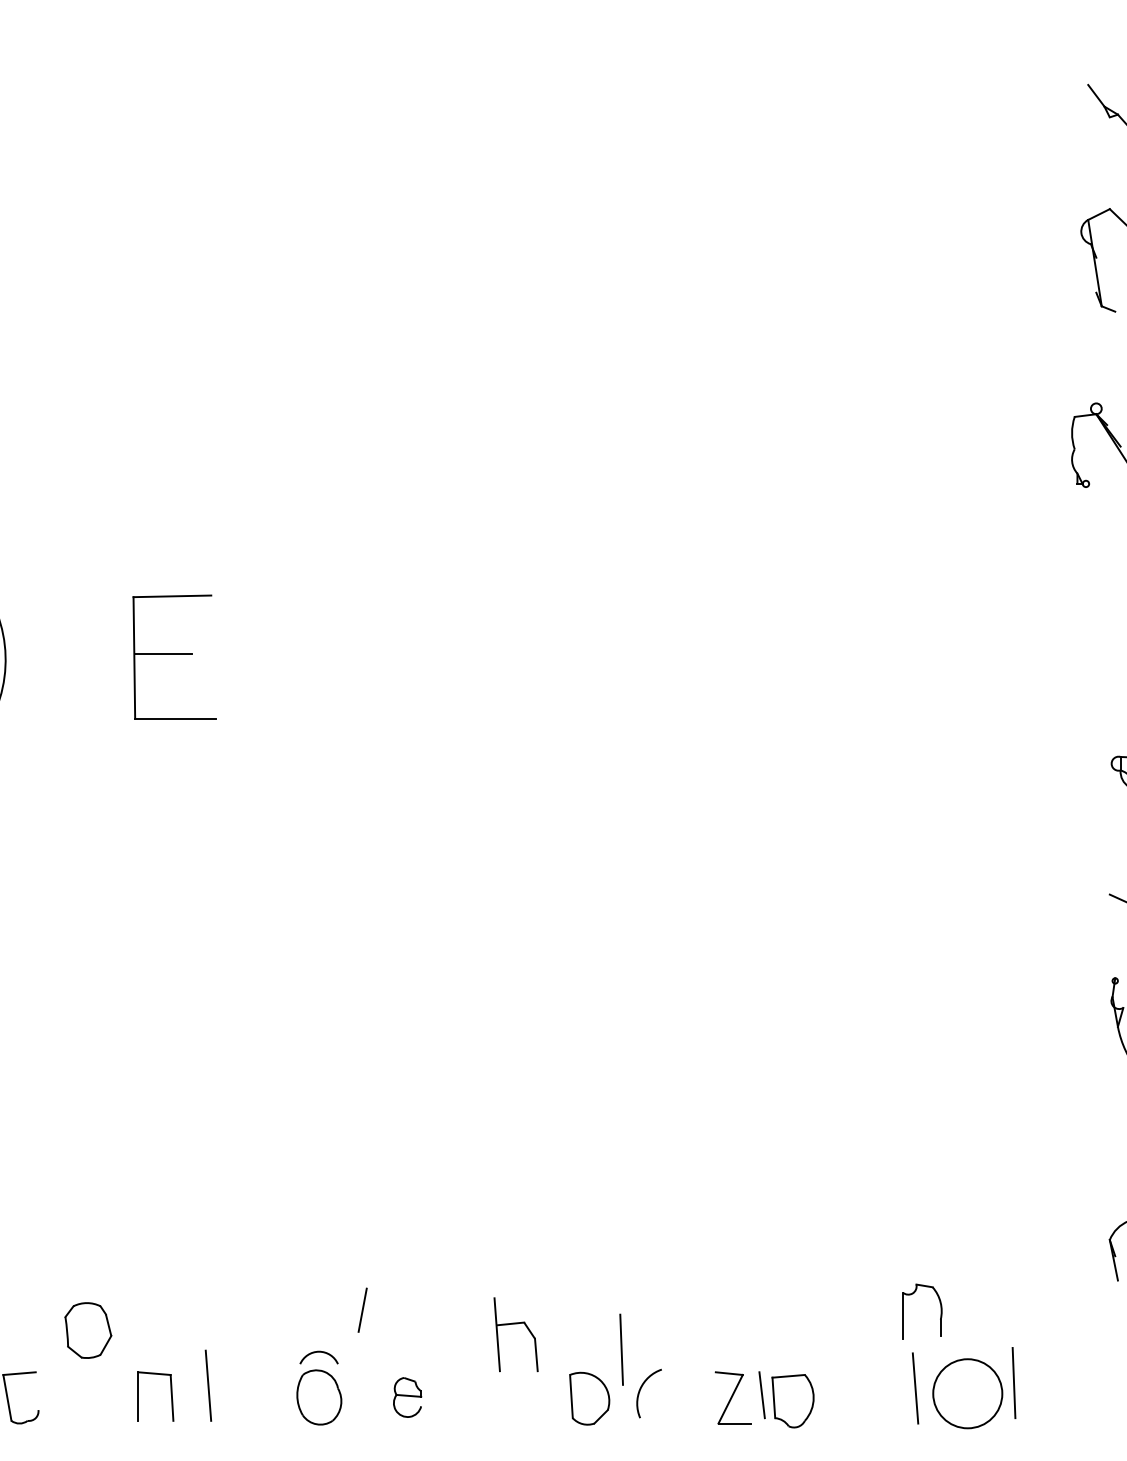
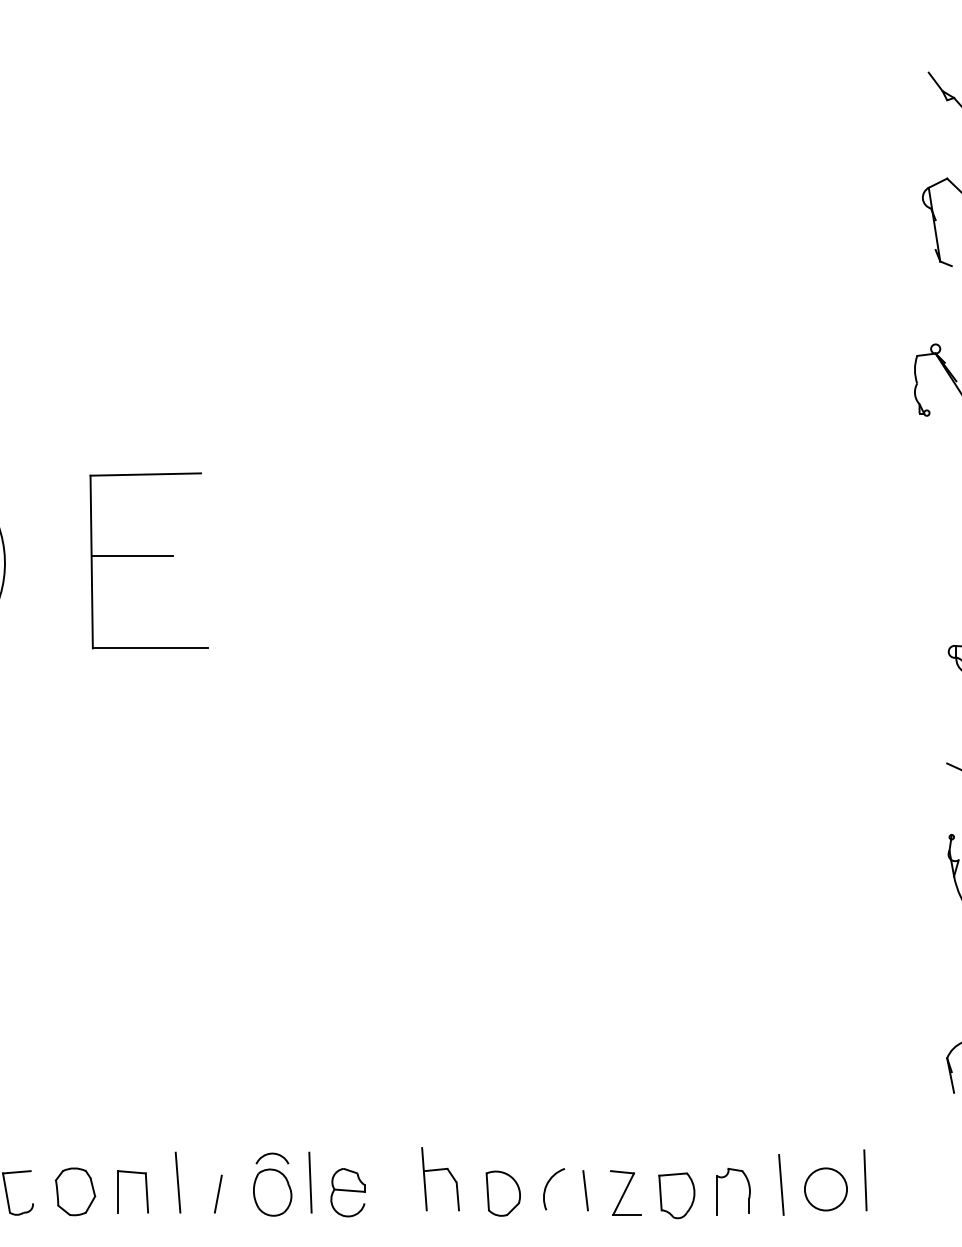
part: (174, 656) -> (149, 560), size x1.67
line: (362, 1309) -> (218, 1193), moved
part: (940, 1311) -> (748, 1191), moved
part: (515, 1324) -> (440, 1170), moved
part: (88, 1330) -> (75, 1191), moved
line: (621, 1349) -> (310, 1182), moved
circle: (967, 1393) -> (825, 1189), size x0.71
line: (761, 1395) -> (585, 1190), moved
part: (407, 1397) -> (347, 1192), size x1.43

